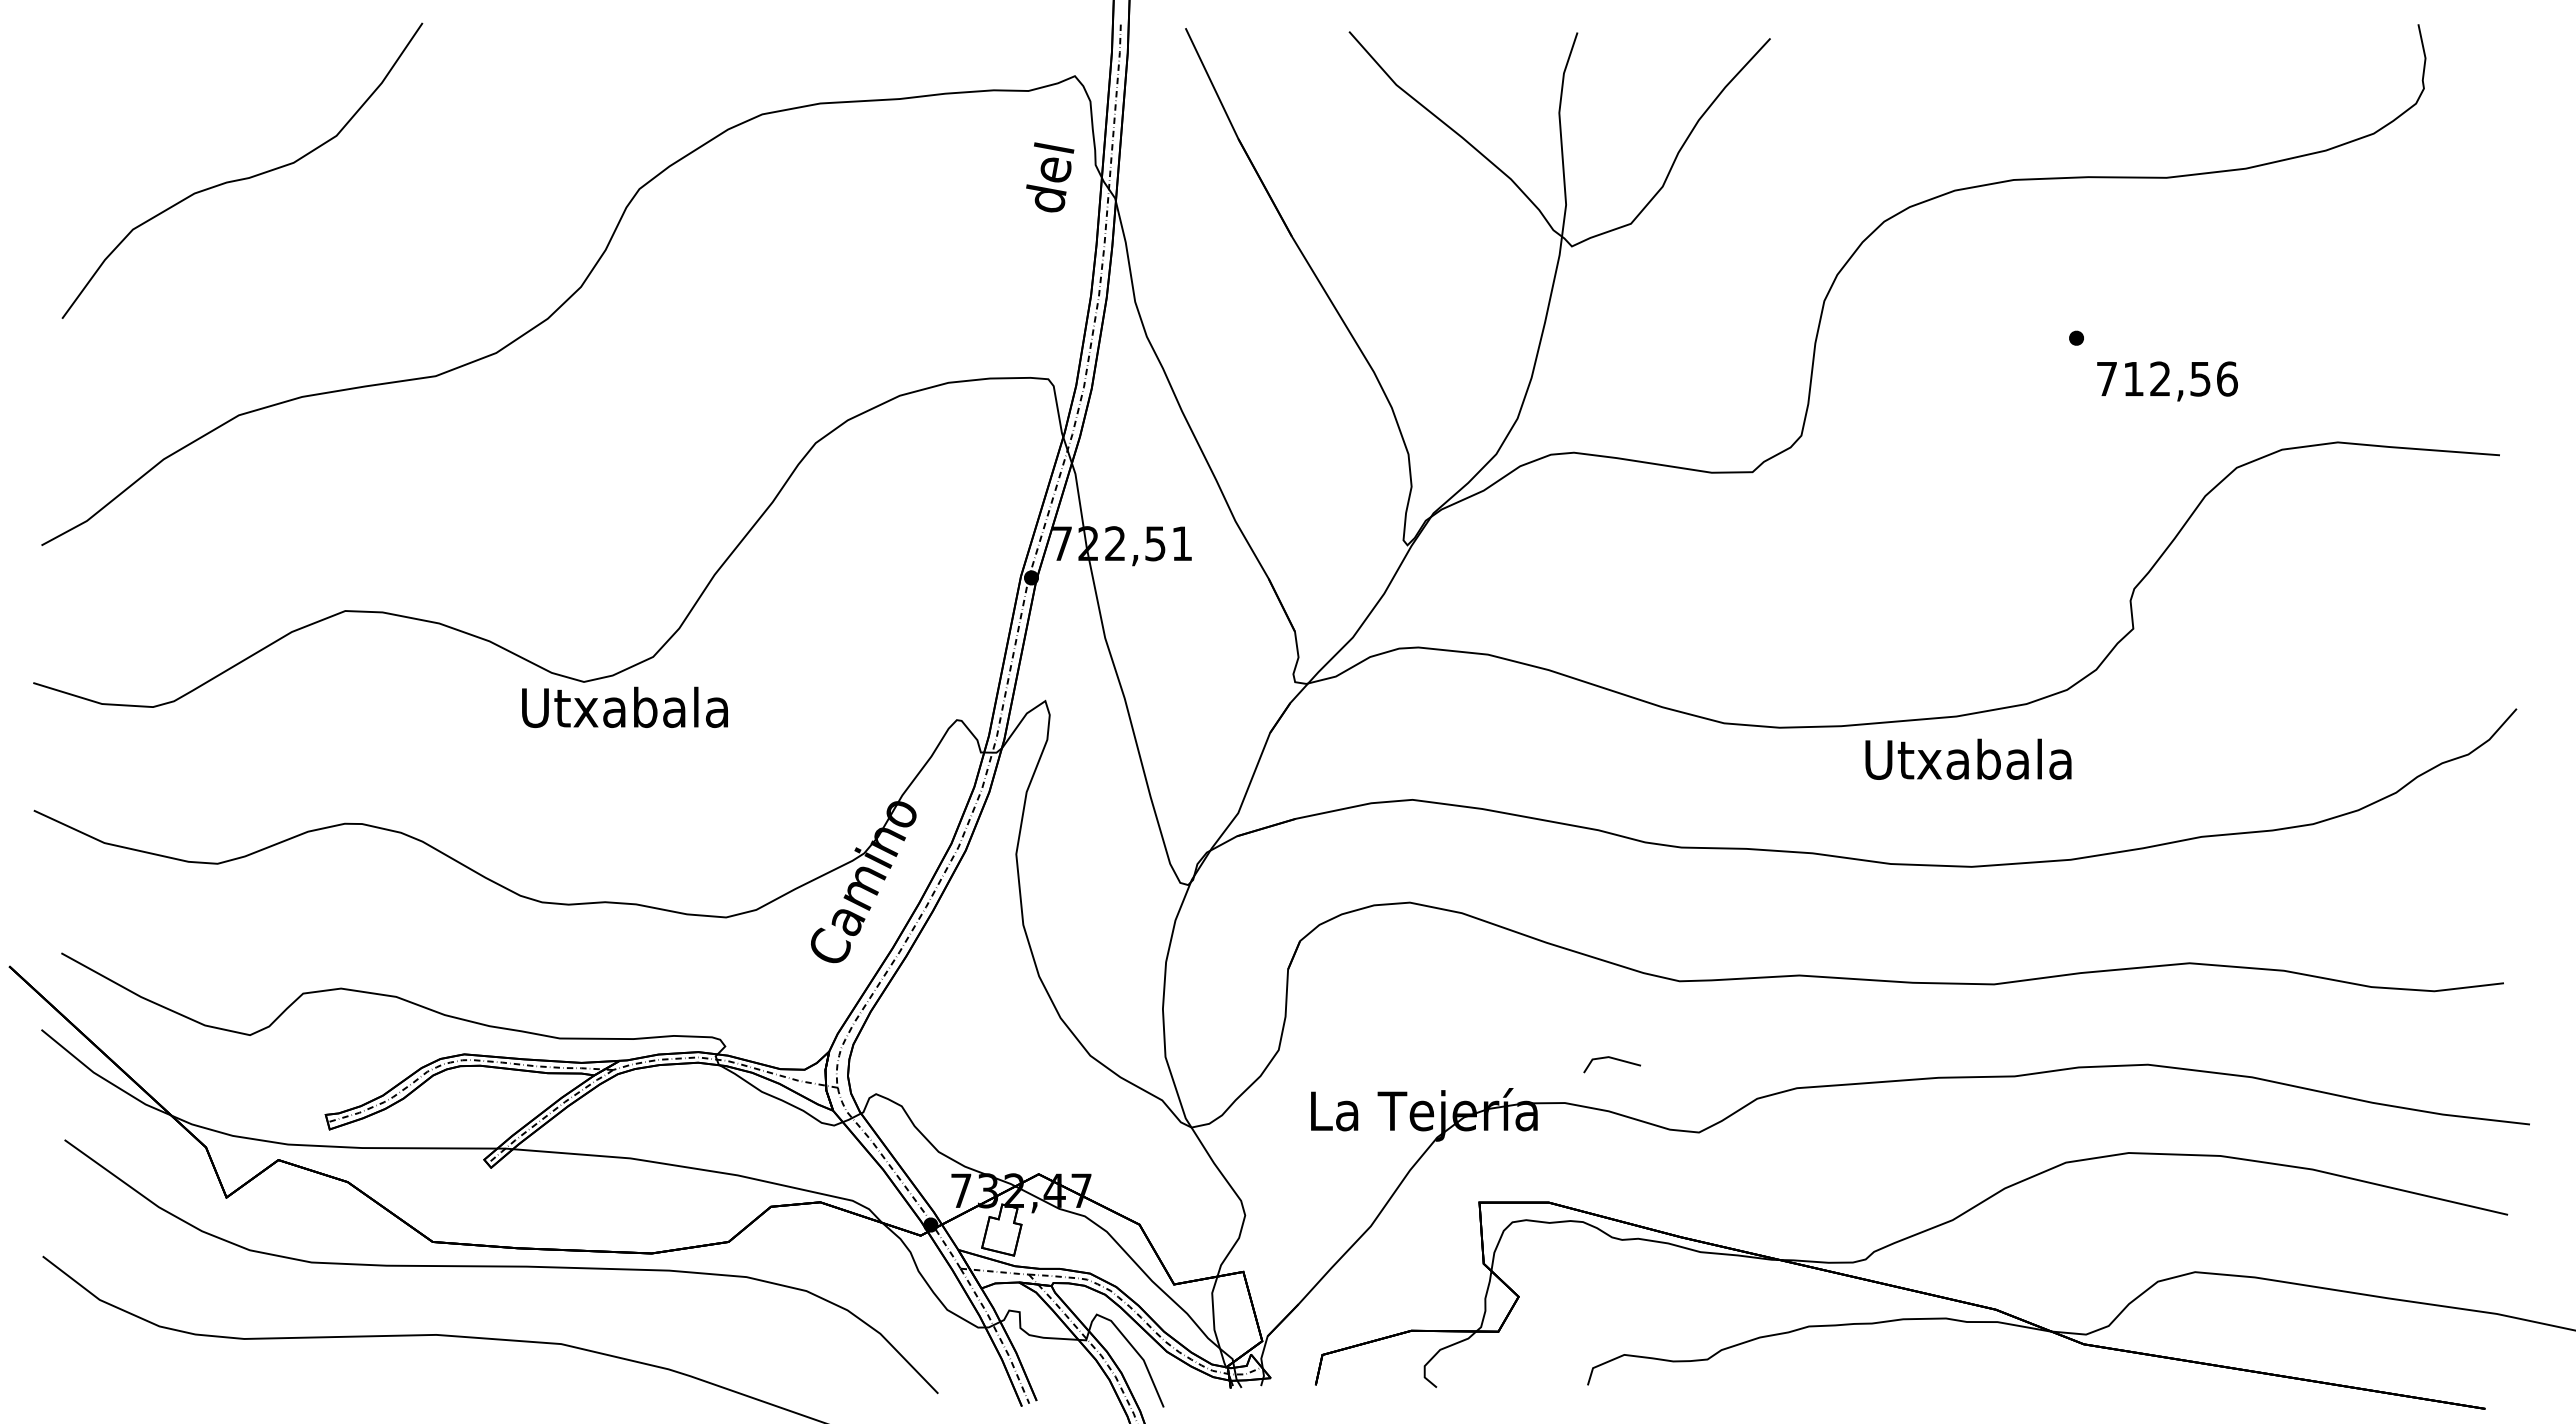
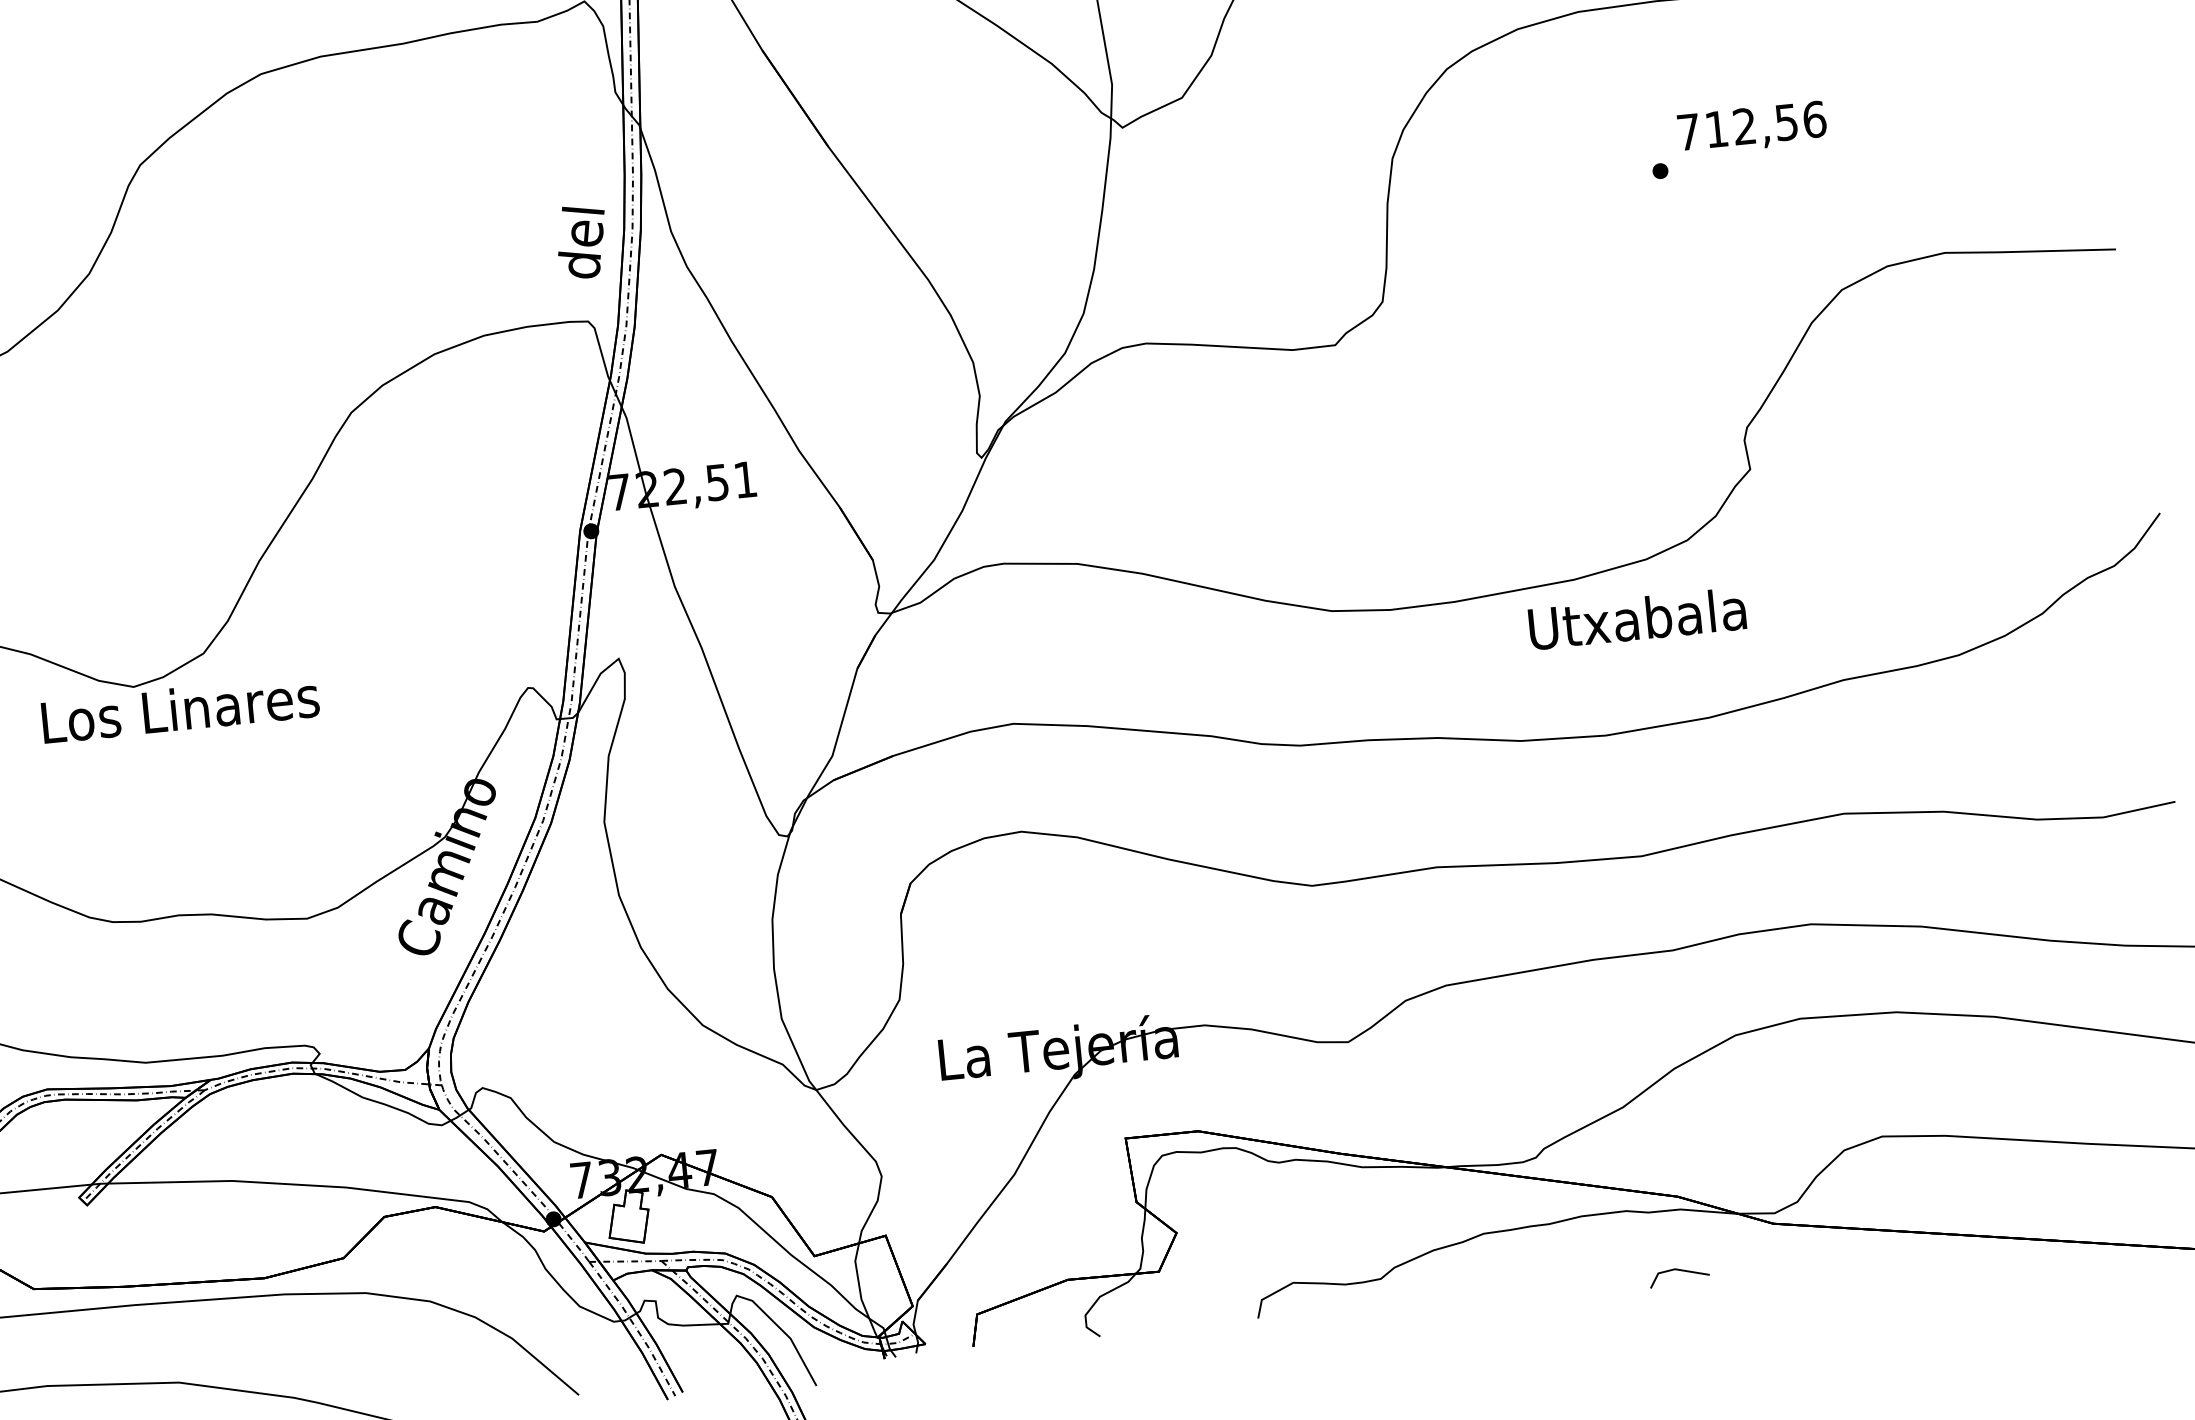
text: (1050, 177) -> (582, 241), moved
text: (2167, 381) -> (1752, 128), moved
text: (626, 707) -> (180, 709), Utxabala -> Los Linares
text: (1968, 758) -> (1637, 617), moved
line: (1613, 1059) -> (1680, 1271), moved

